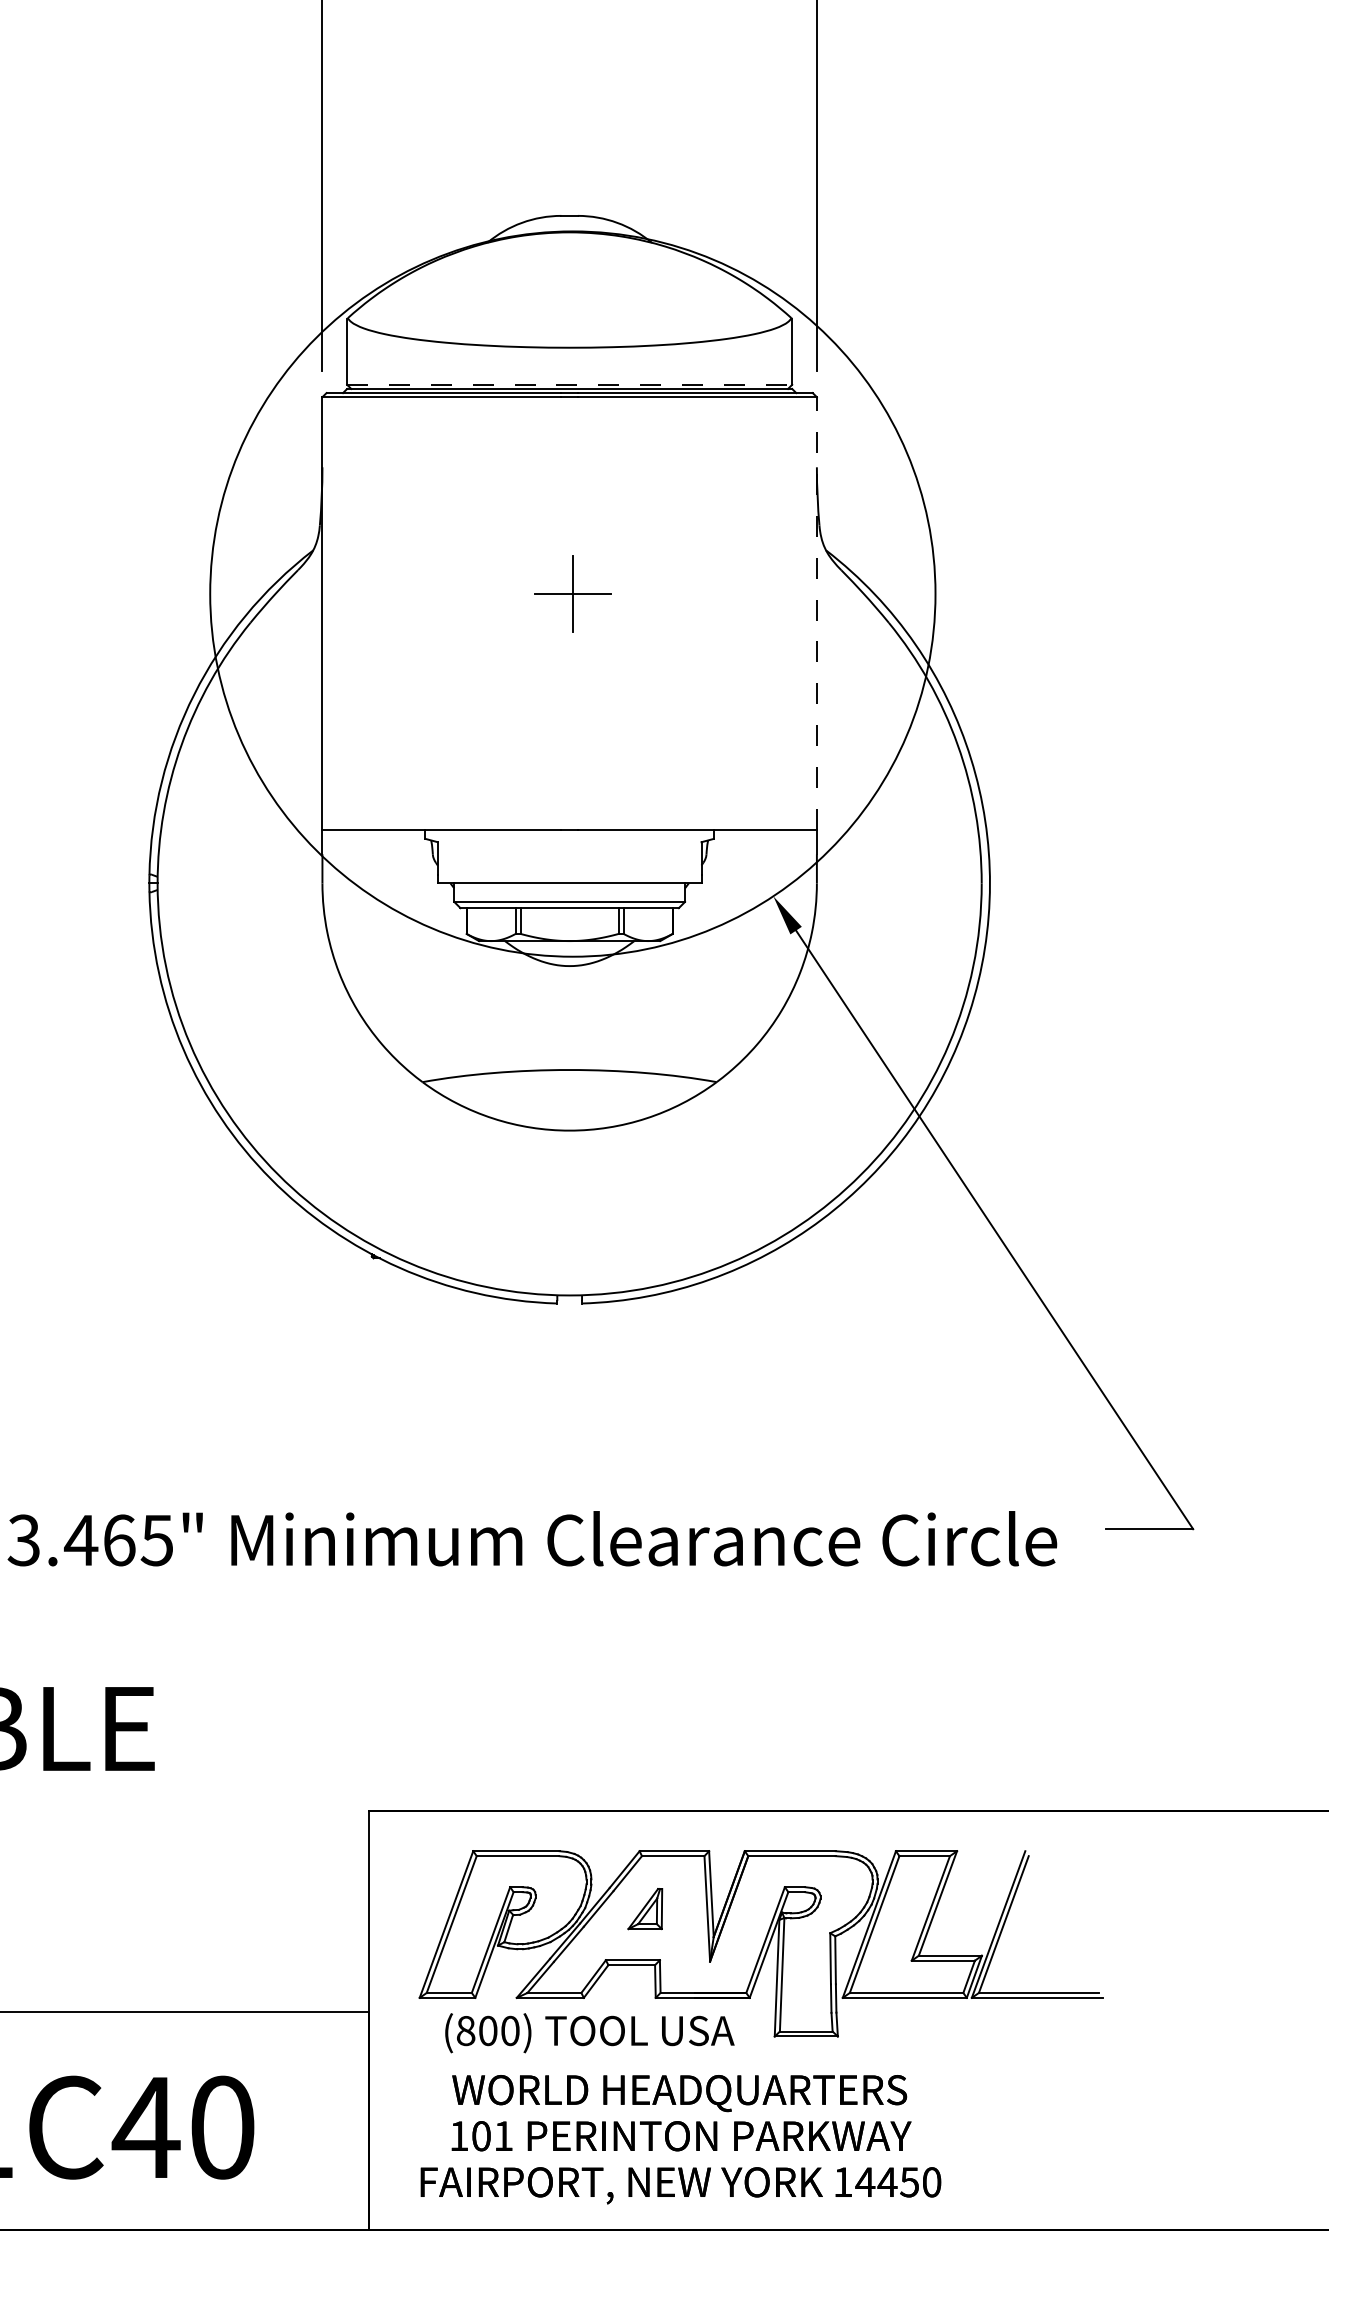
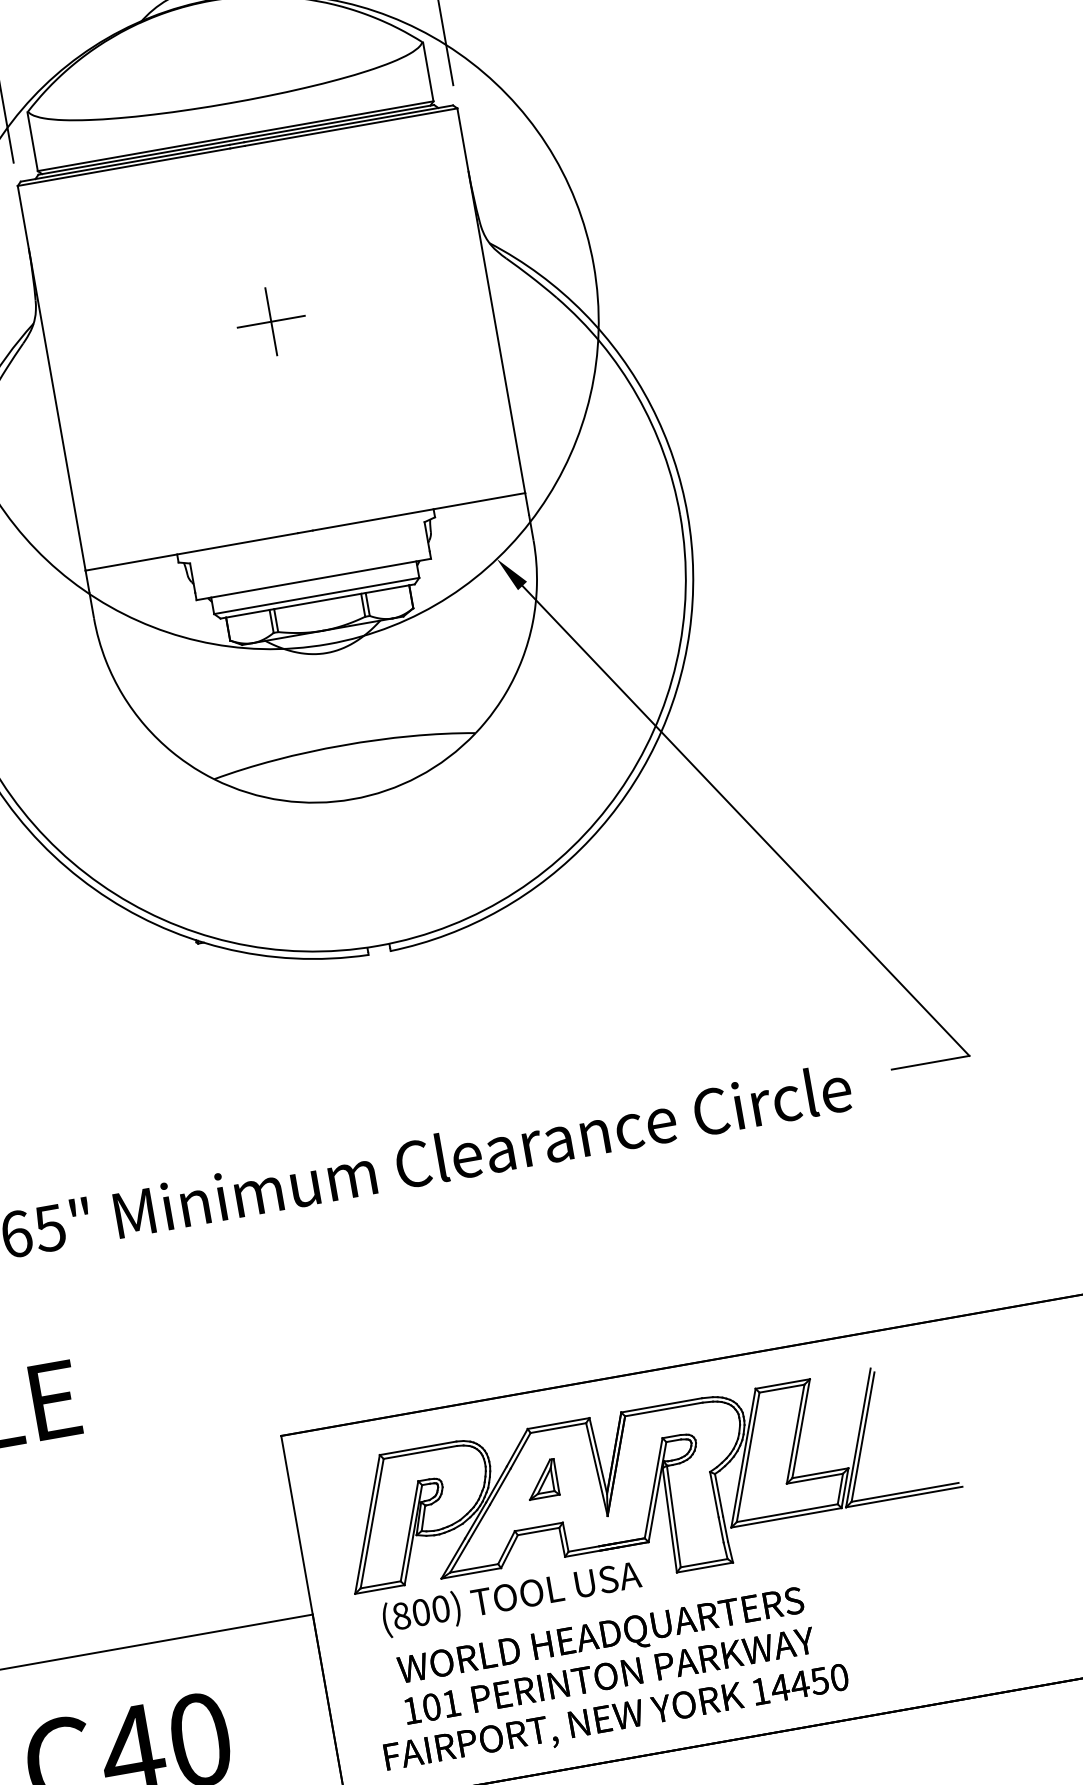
line: (569, 384) -> (235, 135), dashed -> solid
line: (816, 613) -> (490, 300), dashed -> solid

